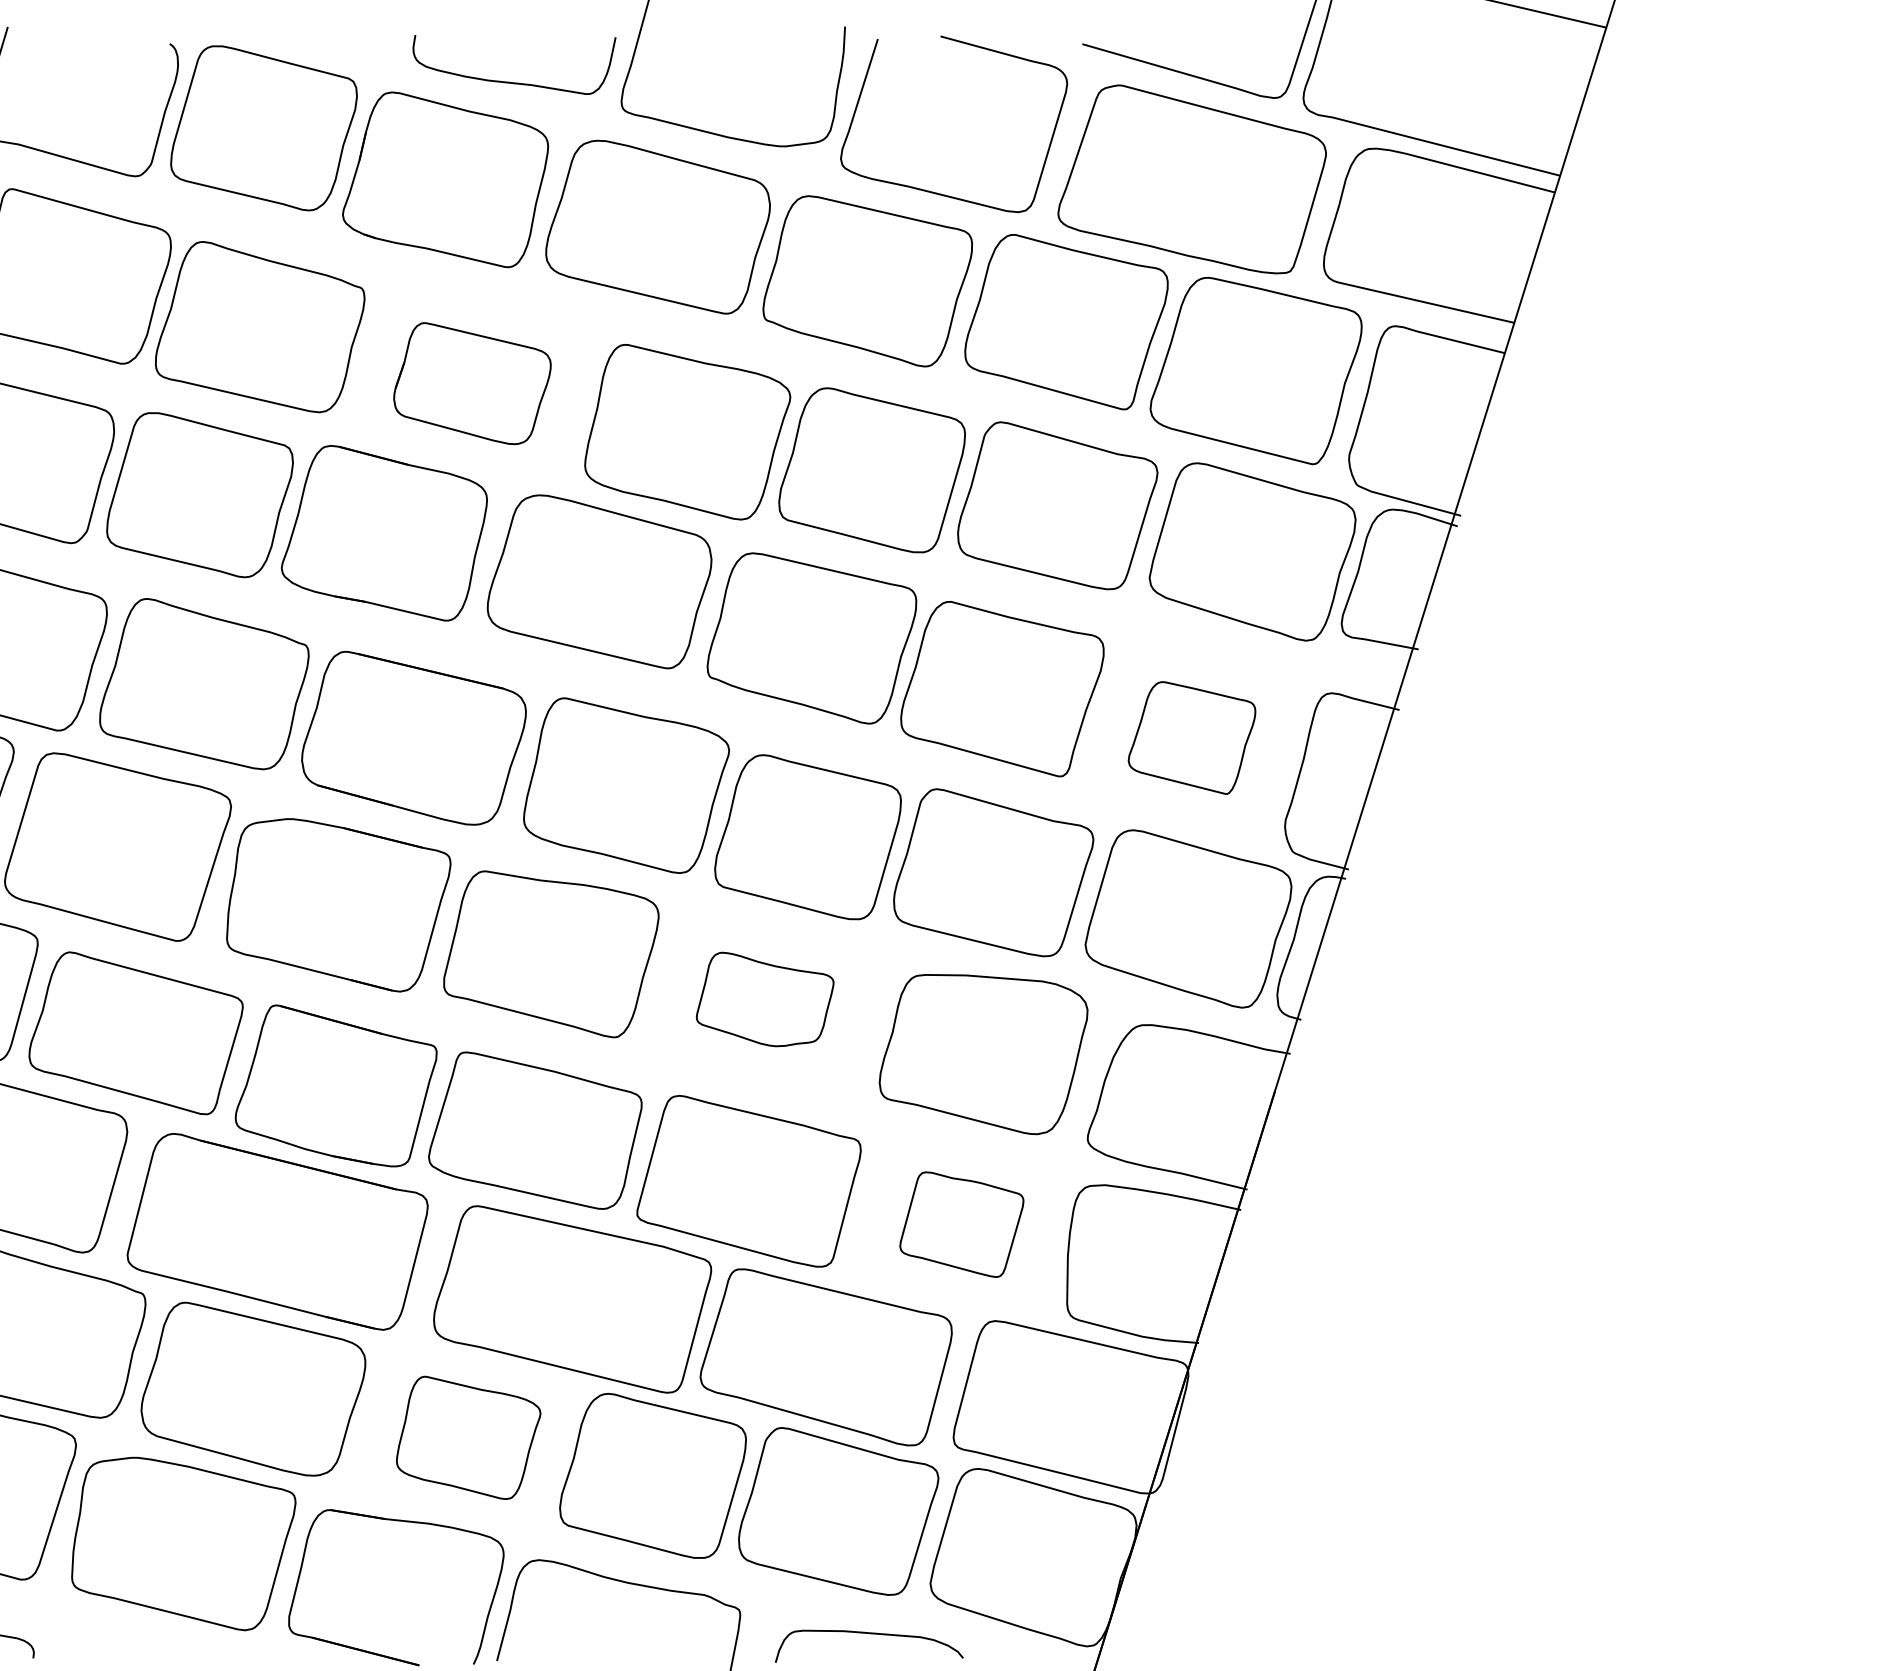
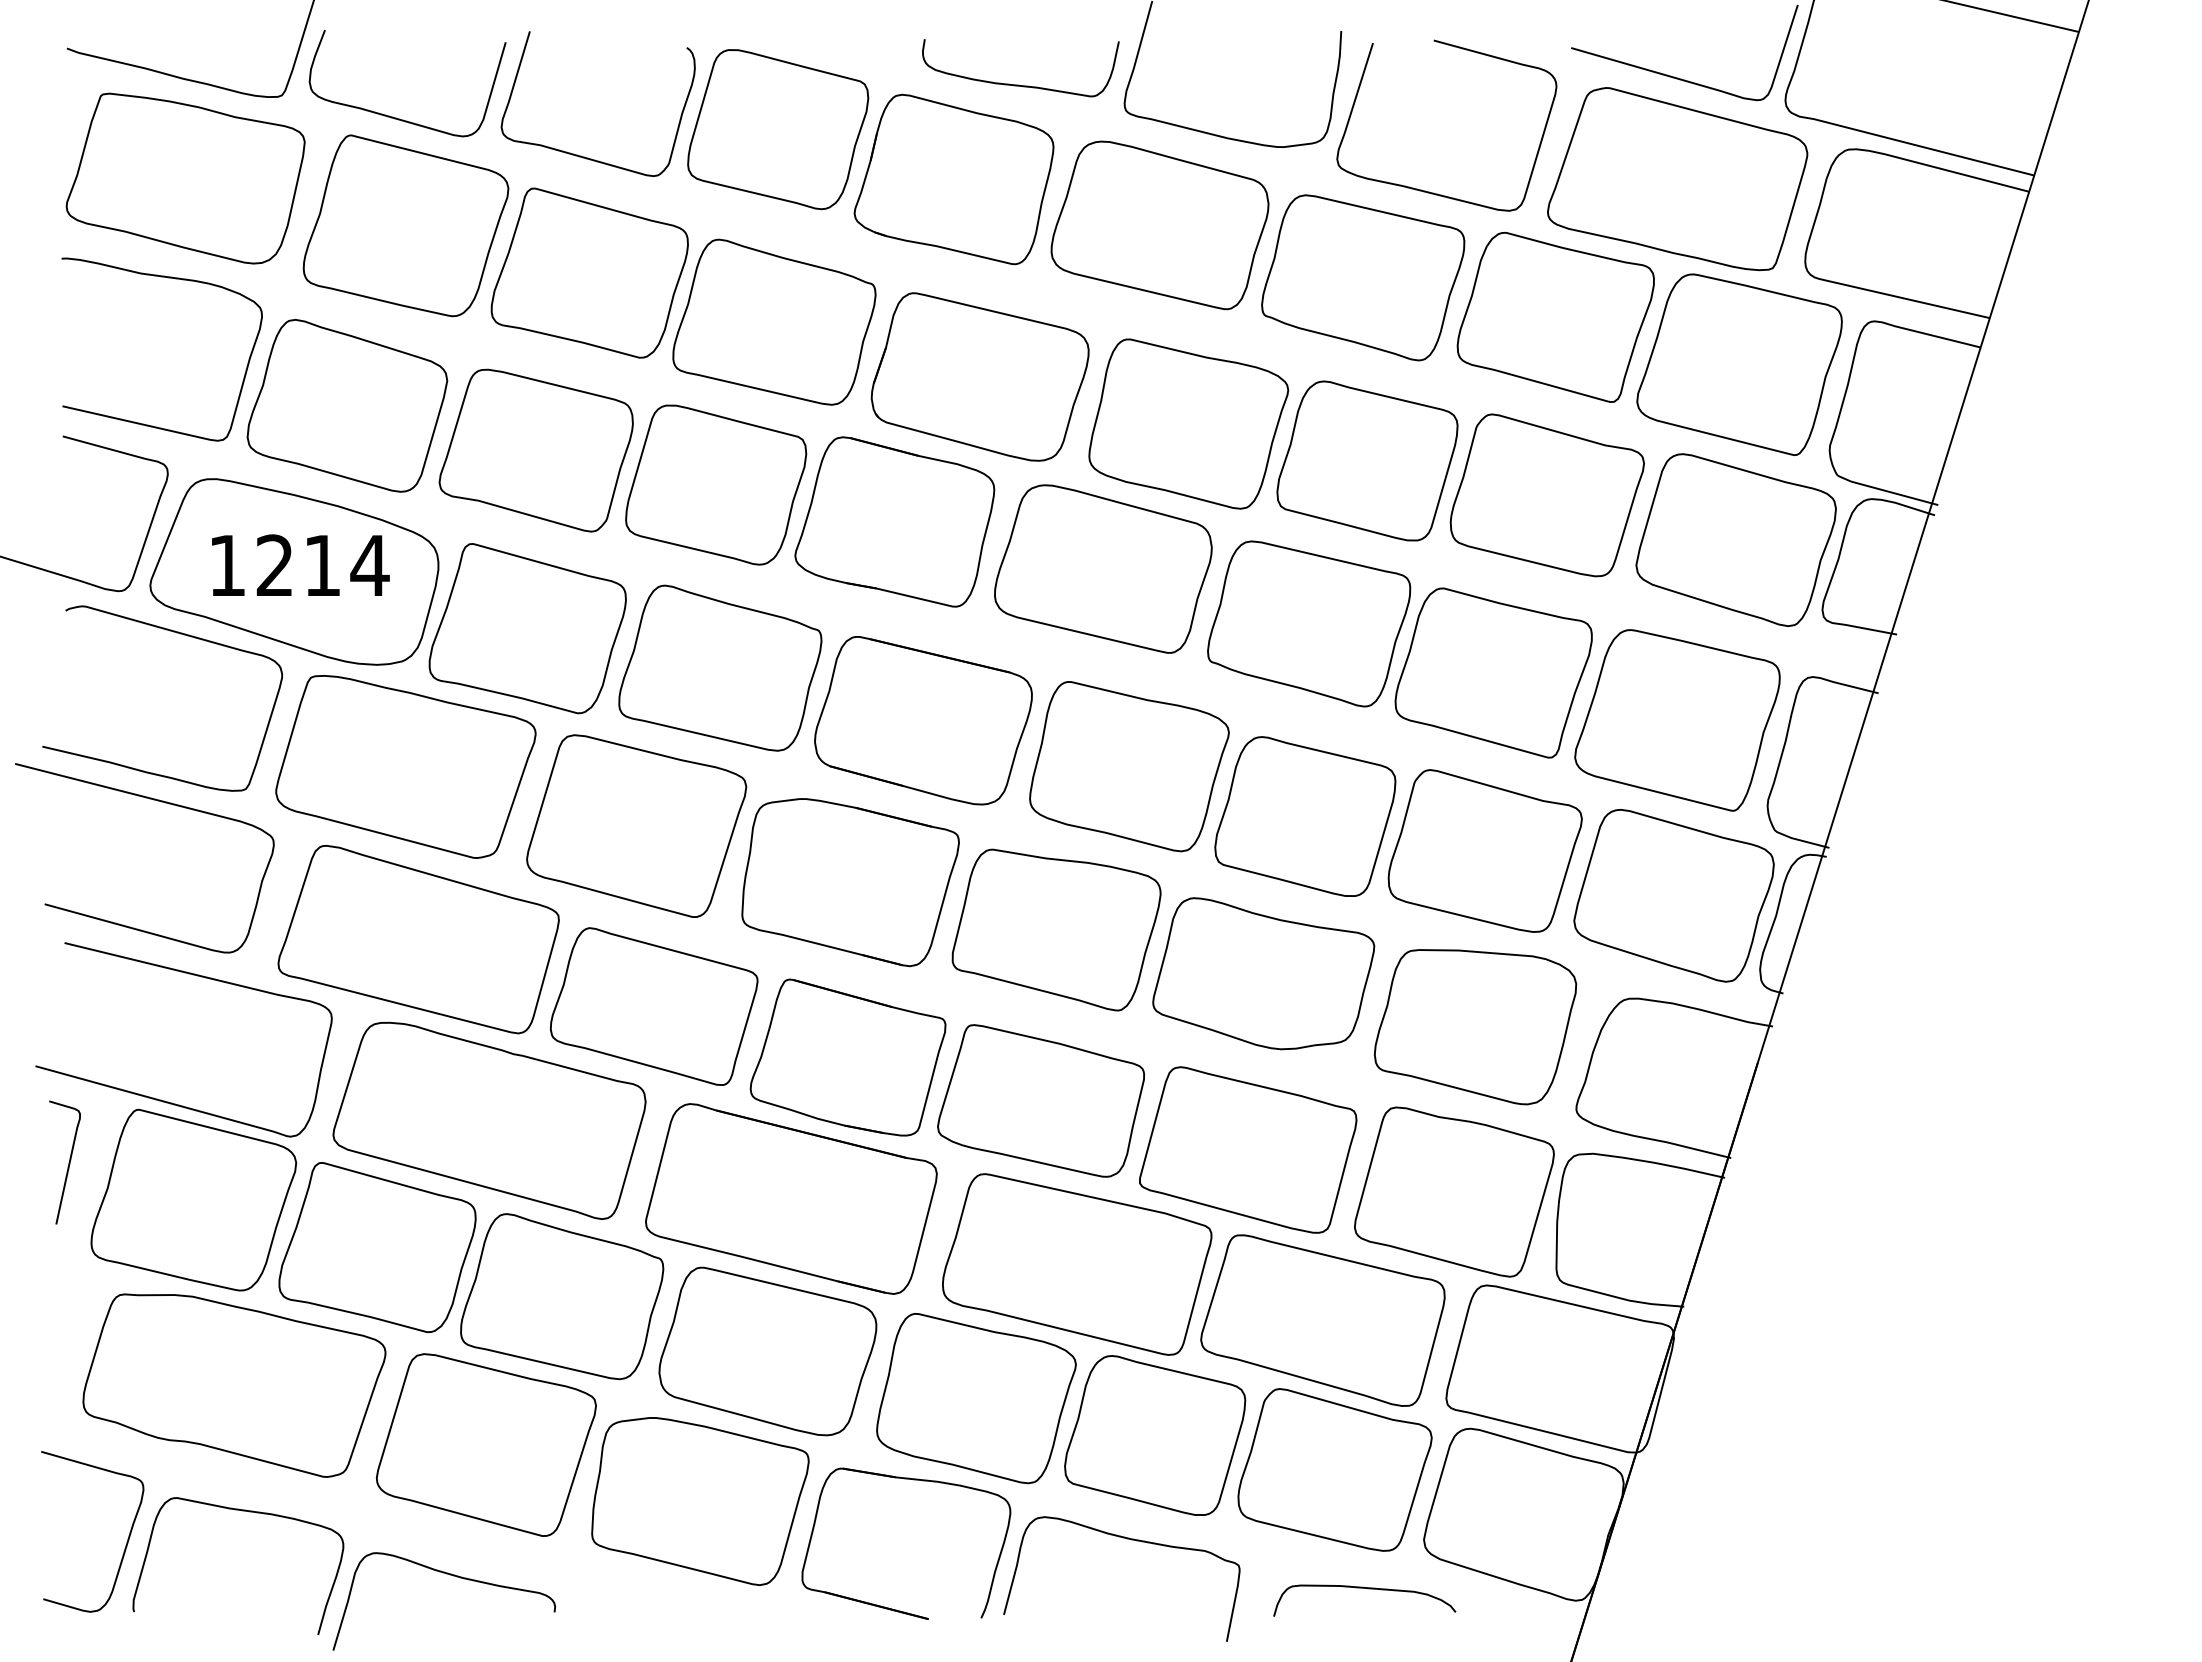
part: (471, 383) -> (979, 376), size x1.43
part: (1192, 738) -> (1677, 720), size x1.67
part: (764, 999) -> (1263, 973), size x1.67
part: (961, 1224) -> (1454, 1191), size x1.67
part: (468, 1437) -> (976, 1398), size x1.43

